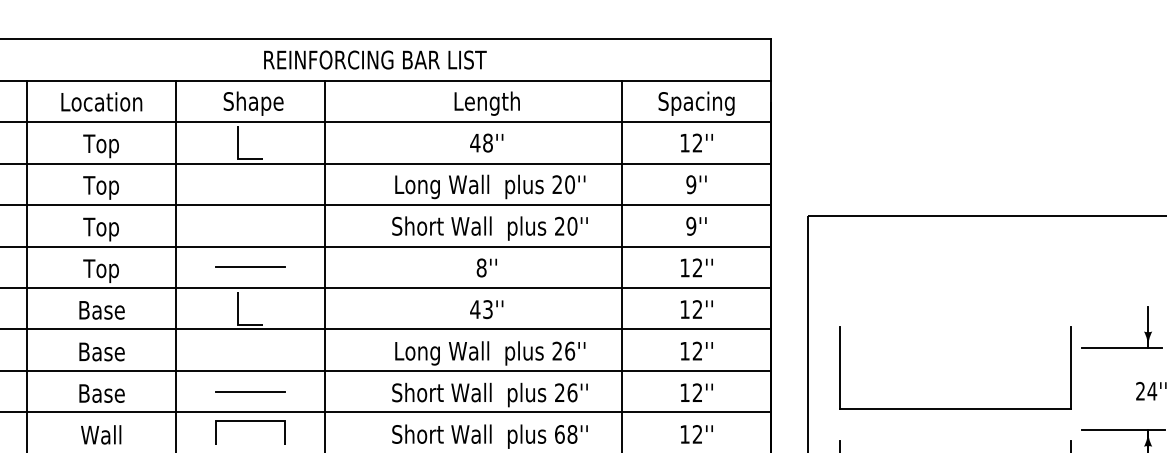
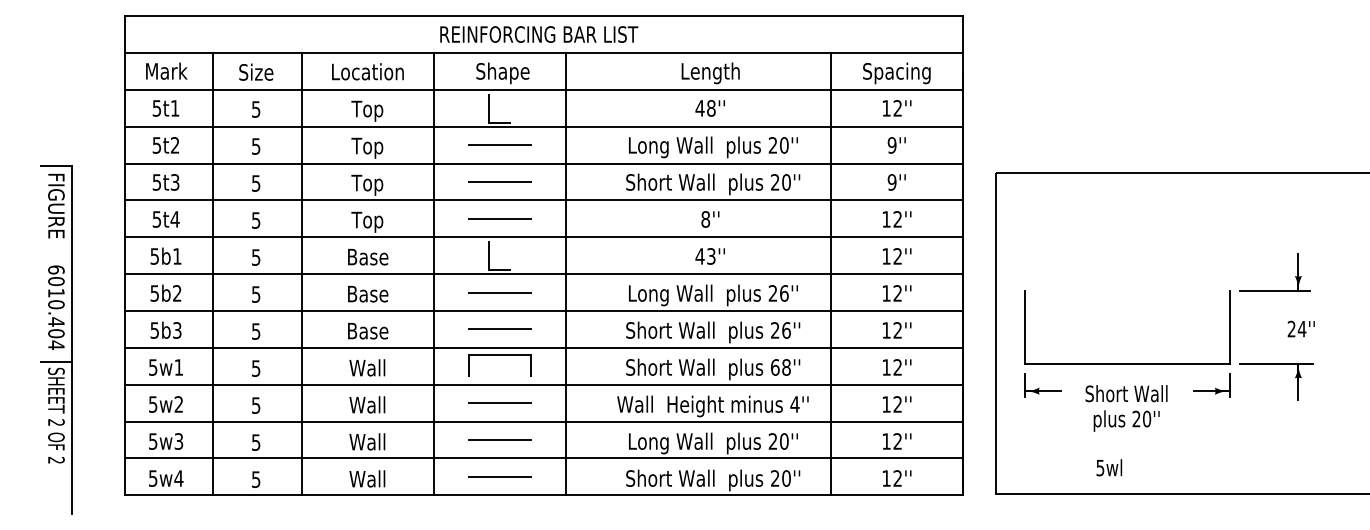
text: (375, 59) -> (539, 34), moved
line: (249, 184) -> (499, 145), added
line: (249, 225) -> (499, 181), added
line: (249, 350) -> (499, 292), added
part: (955, 408) -> (1127, 363), moved

